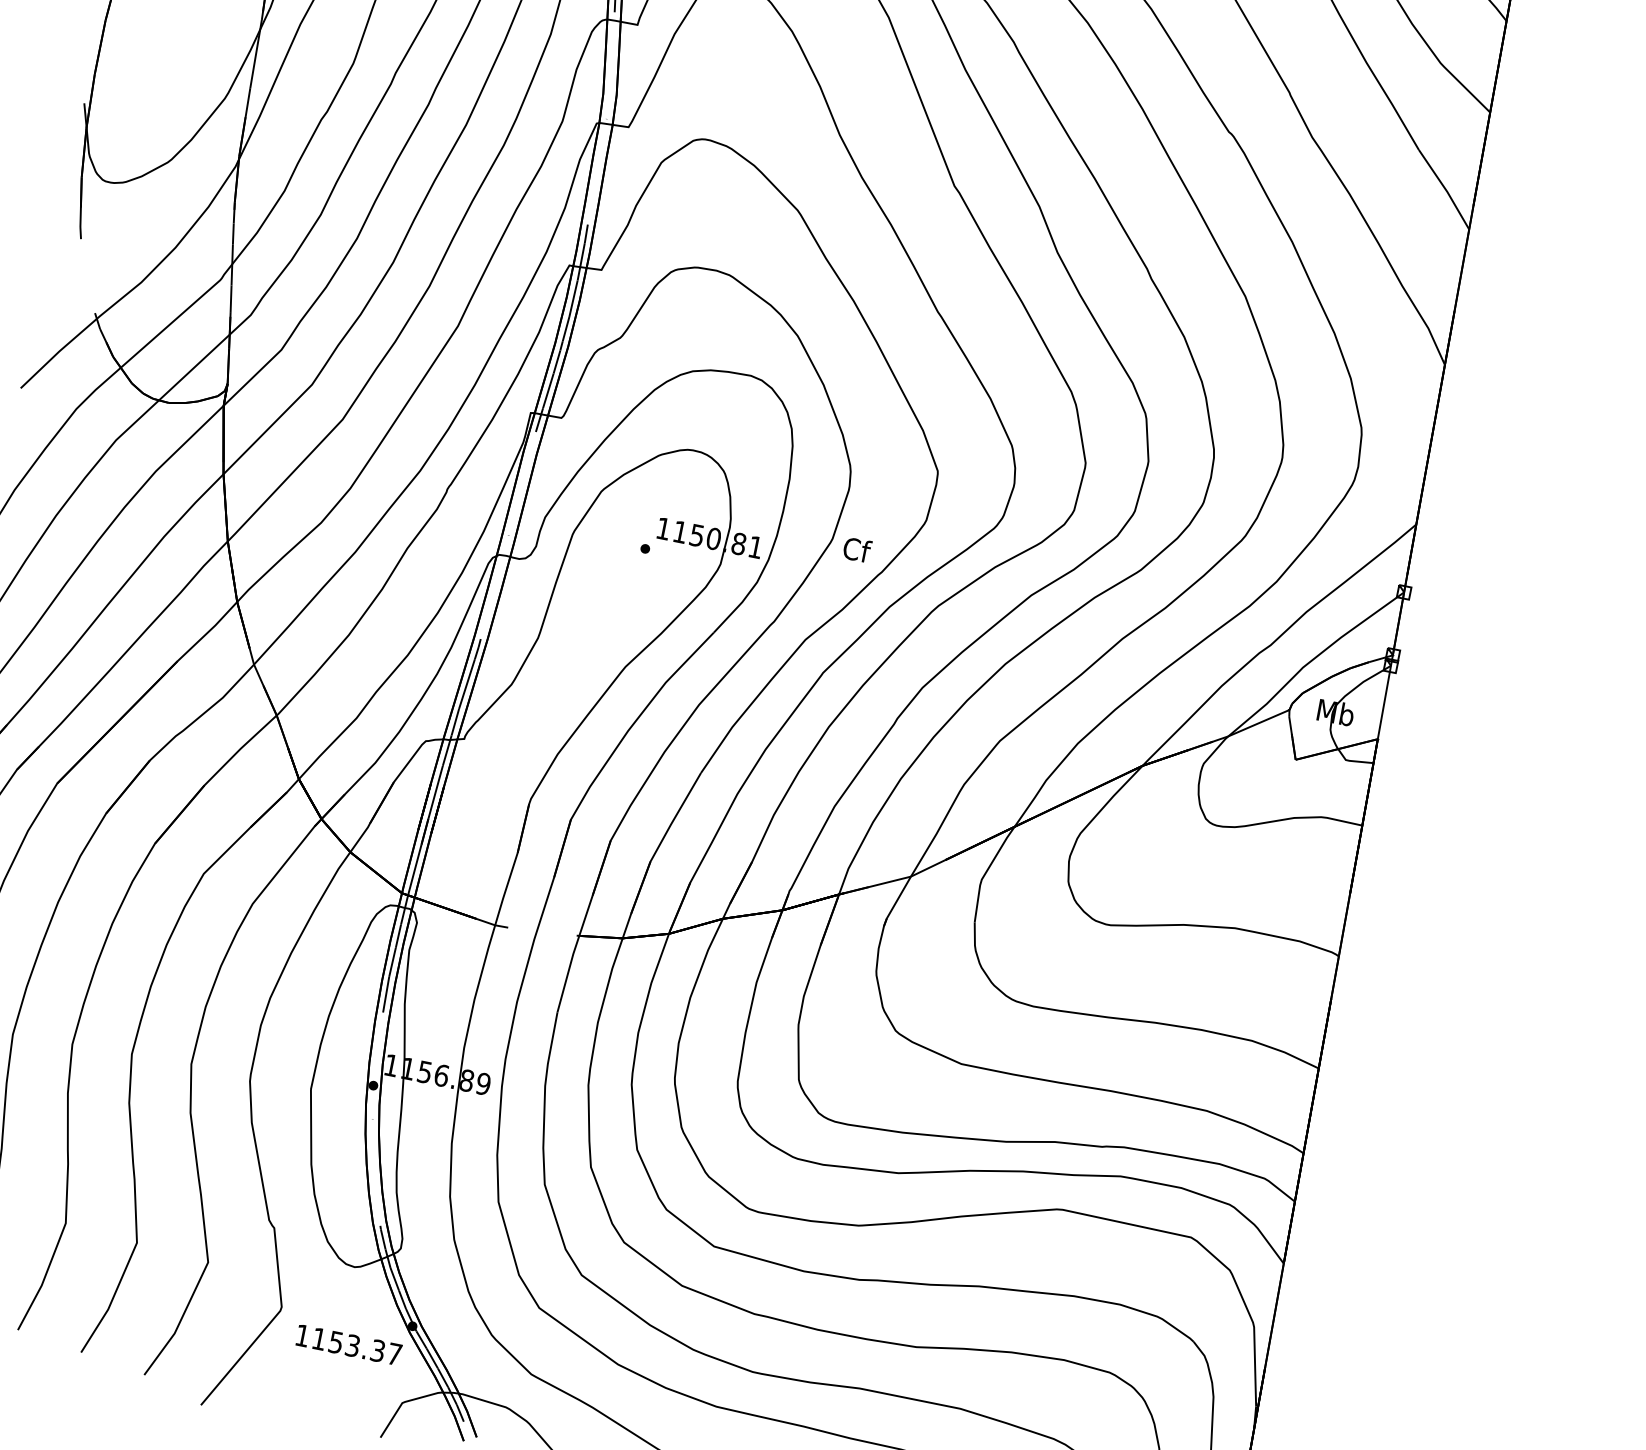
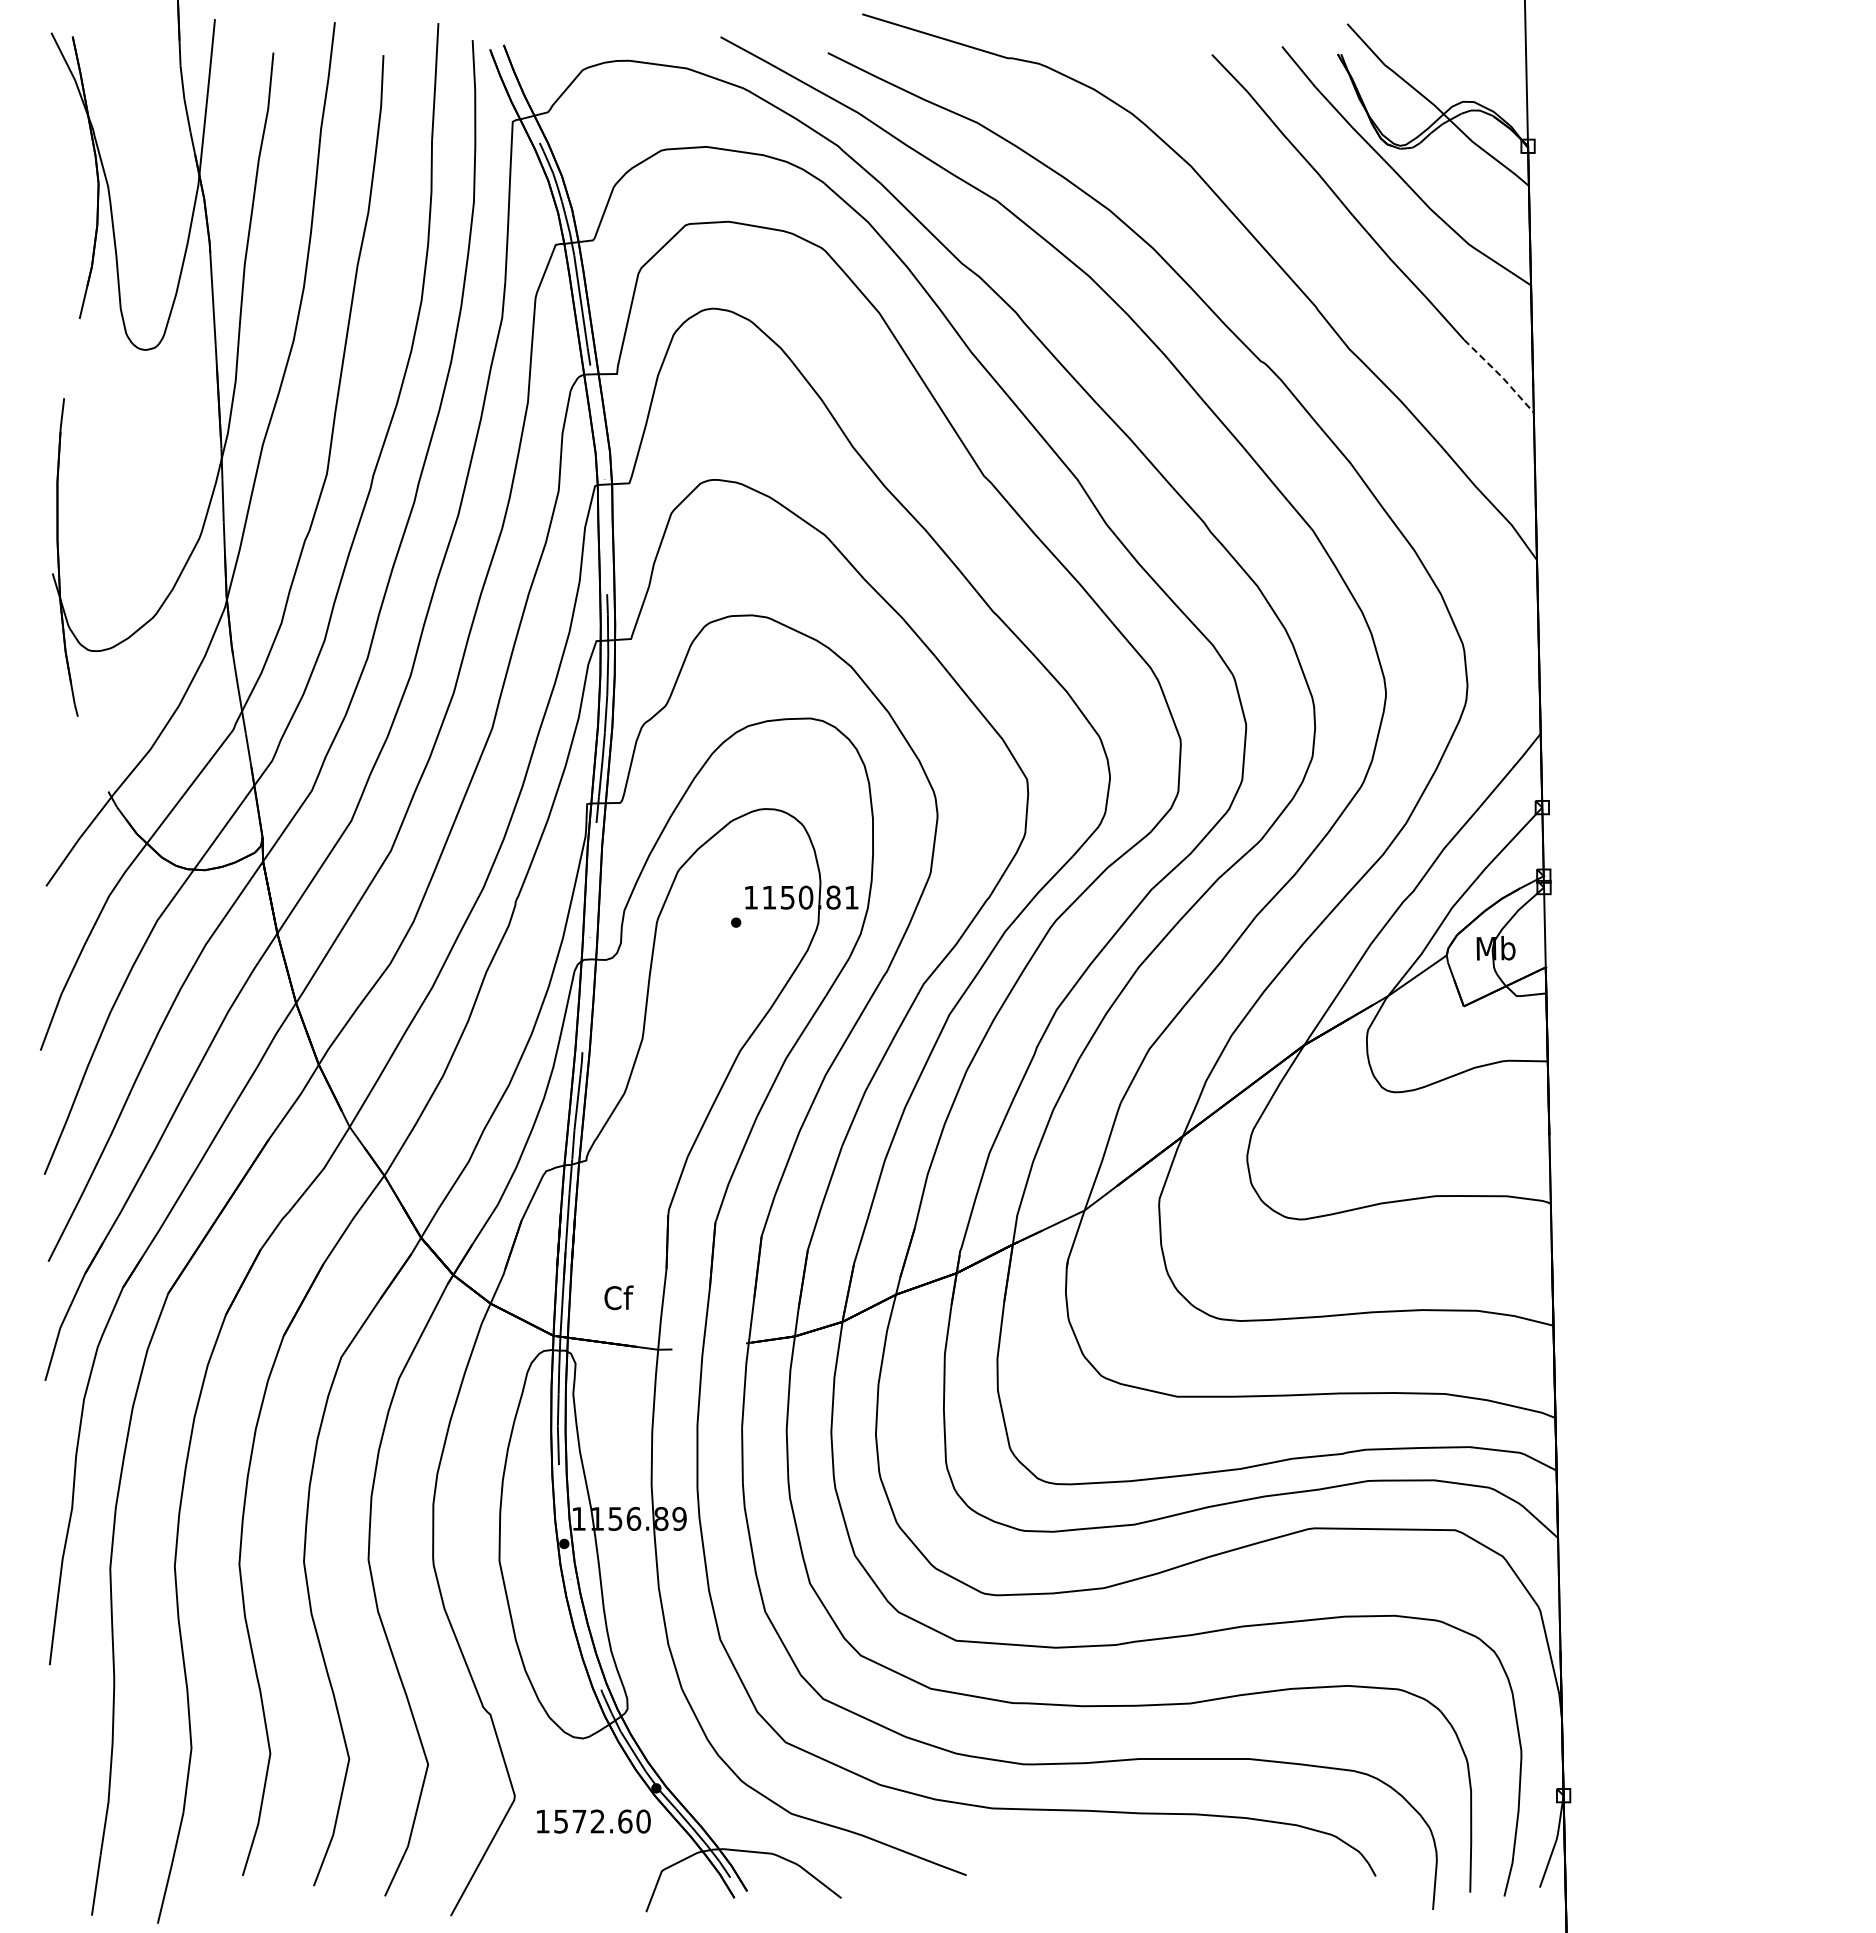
line: (1445, 189) -> (1500, 375), solid -> dashed
text: (856, 549) -> (618, 1297), moved
text: (357, 1346) -> (602, 1821), 1153.37 -> 1572.60

